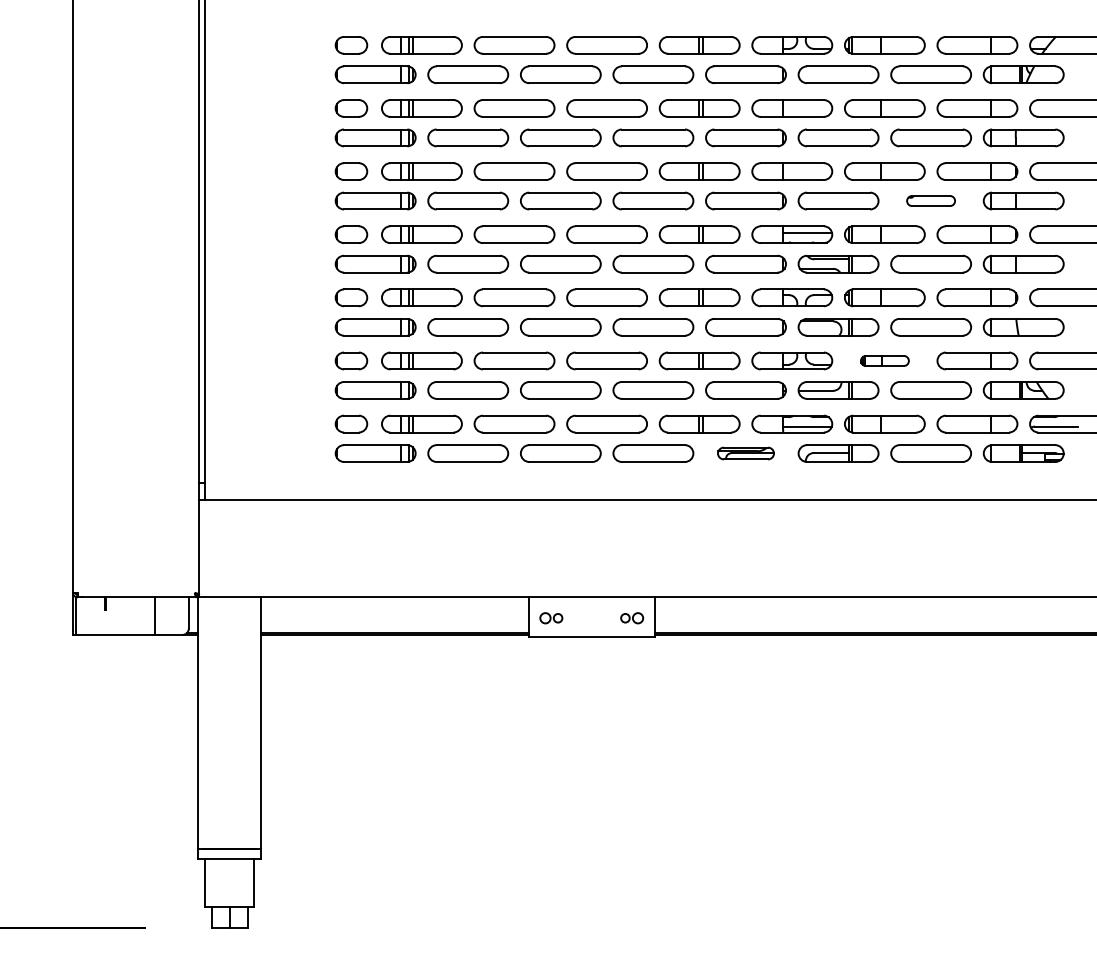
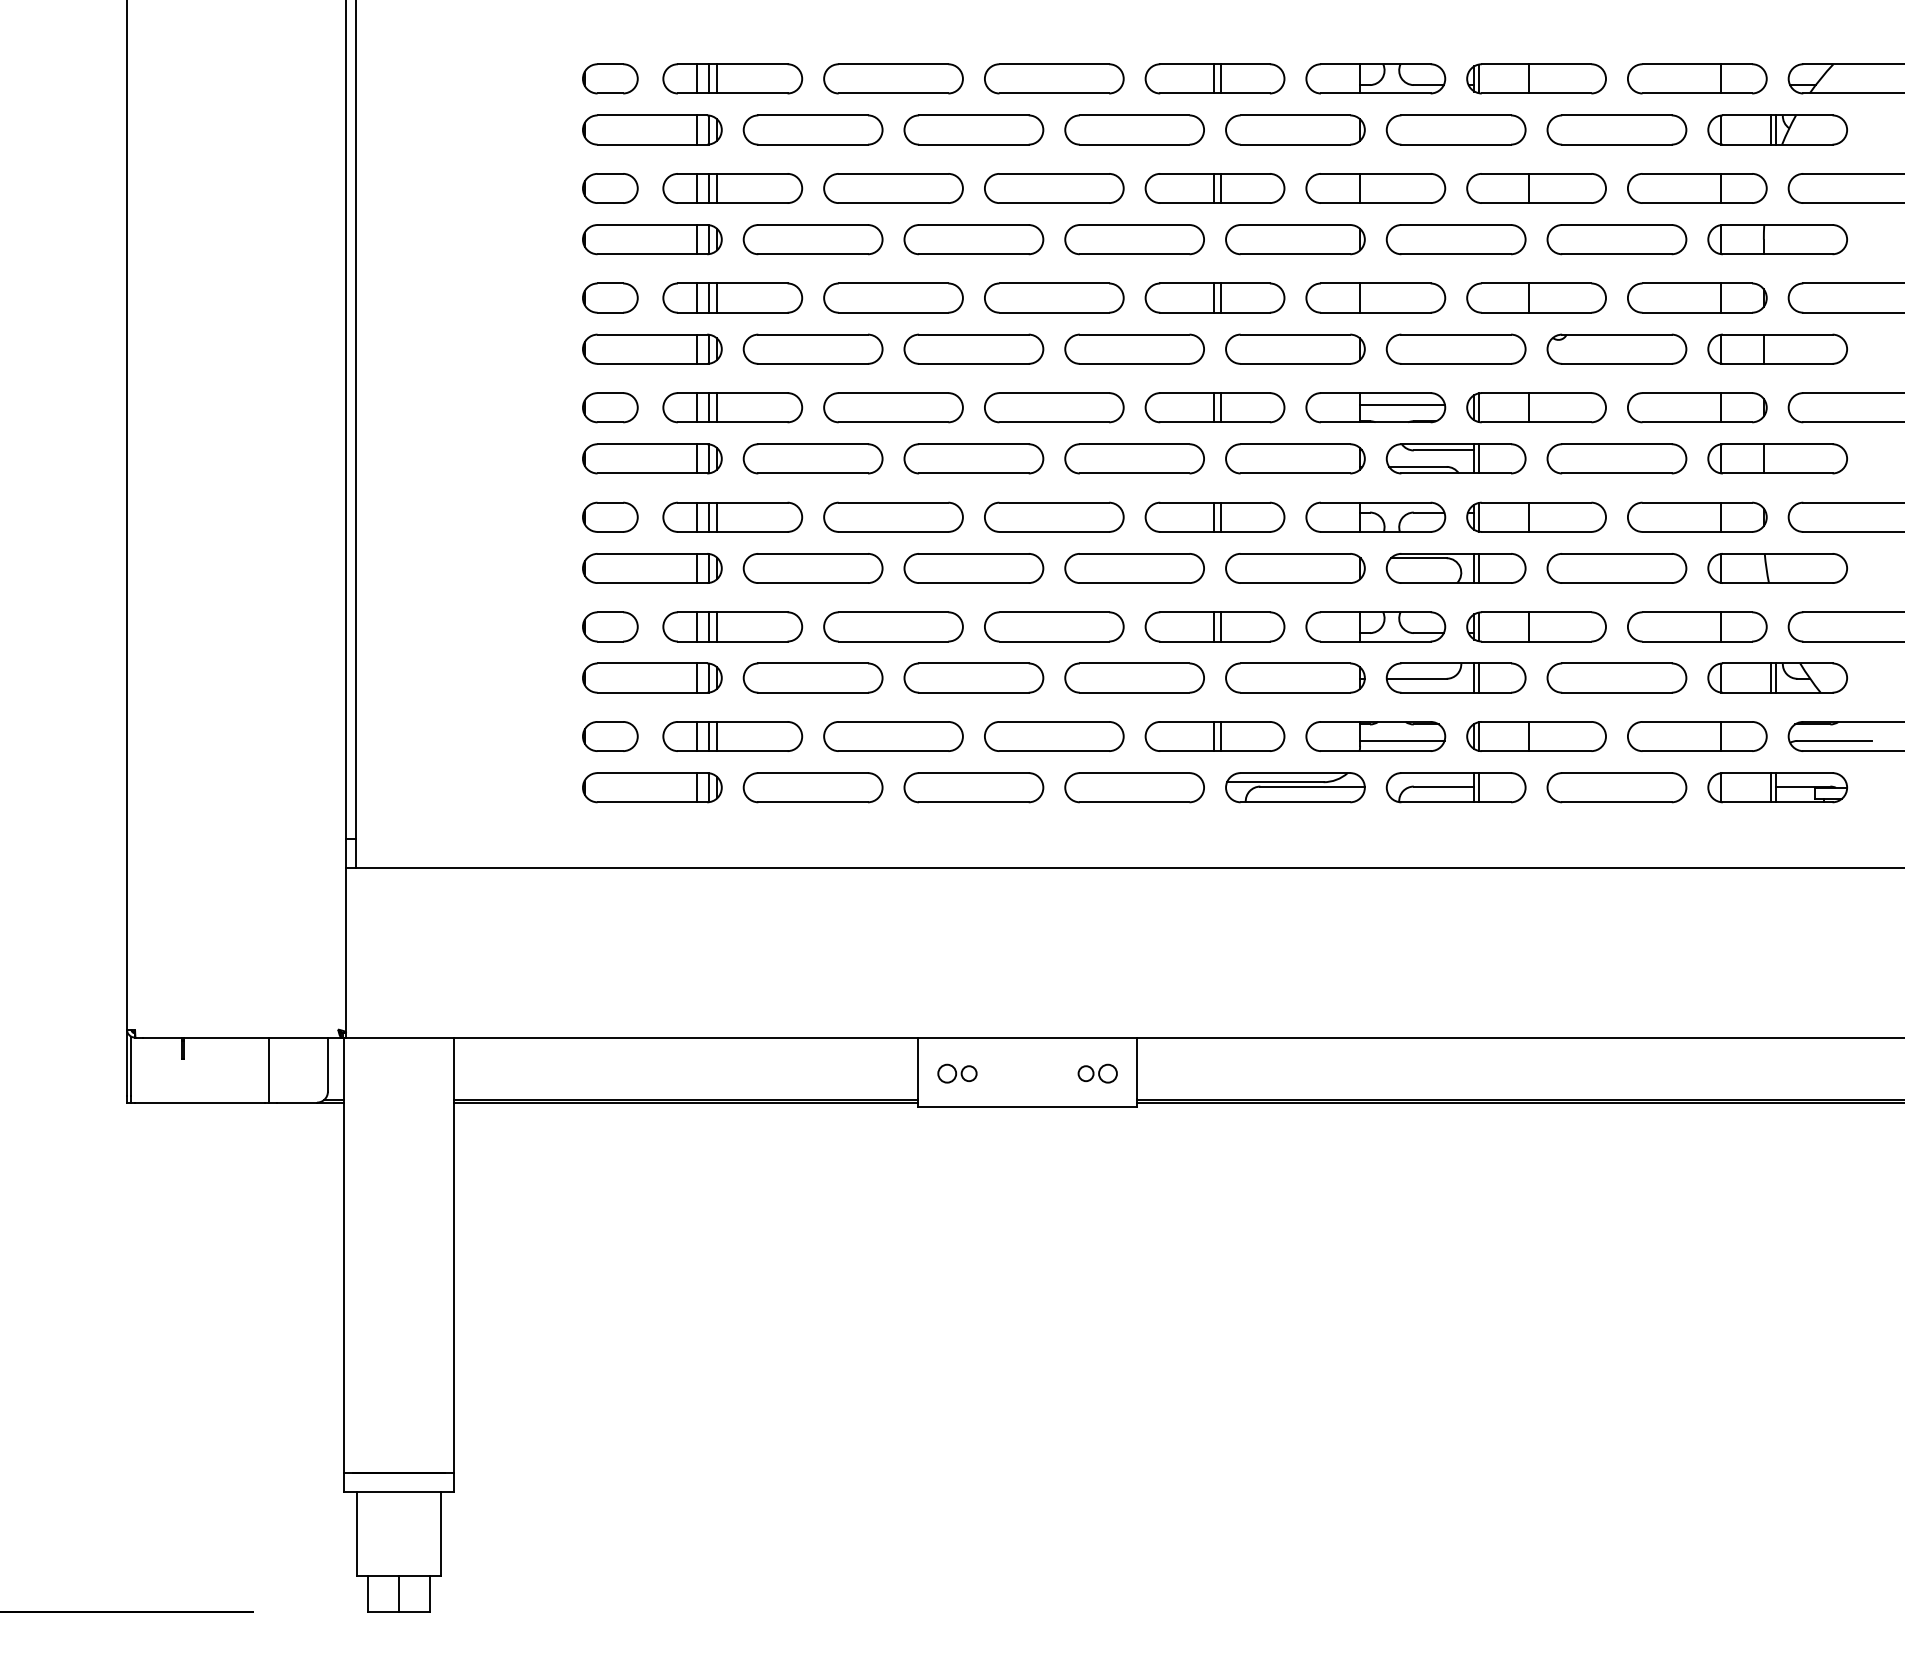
part: (930, 200) -> (1615, 348), size x1.67
part: (884, 360) -> (1535, 626), size x1.67
part: (745, 453) -> (1294, 787), size x1.43

